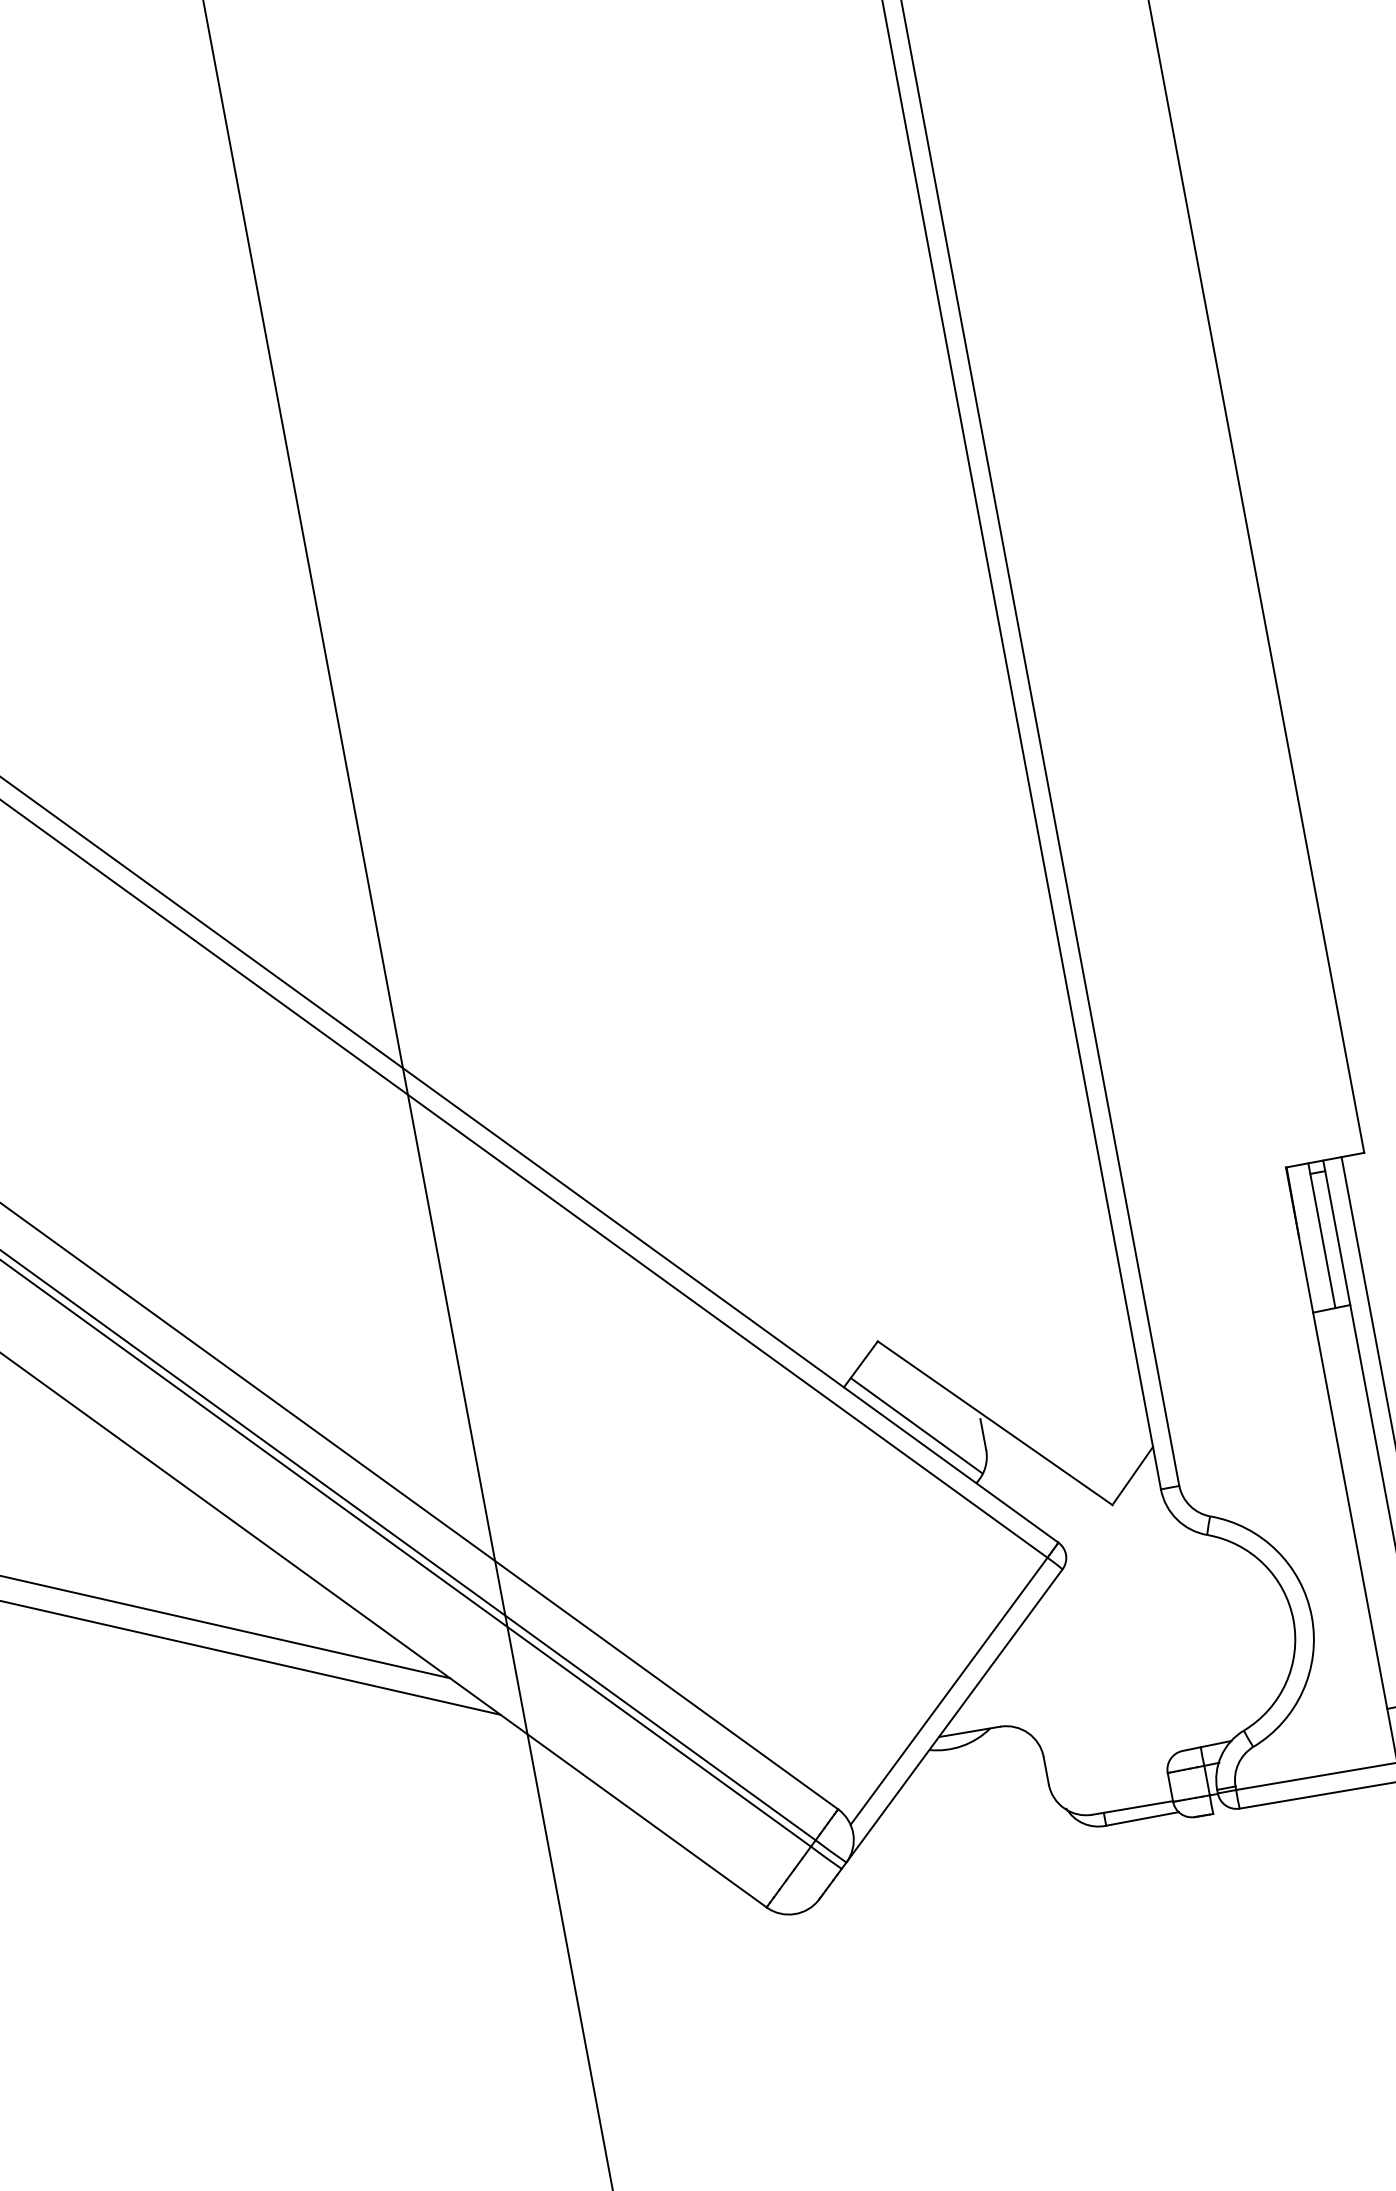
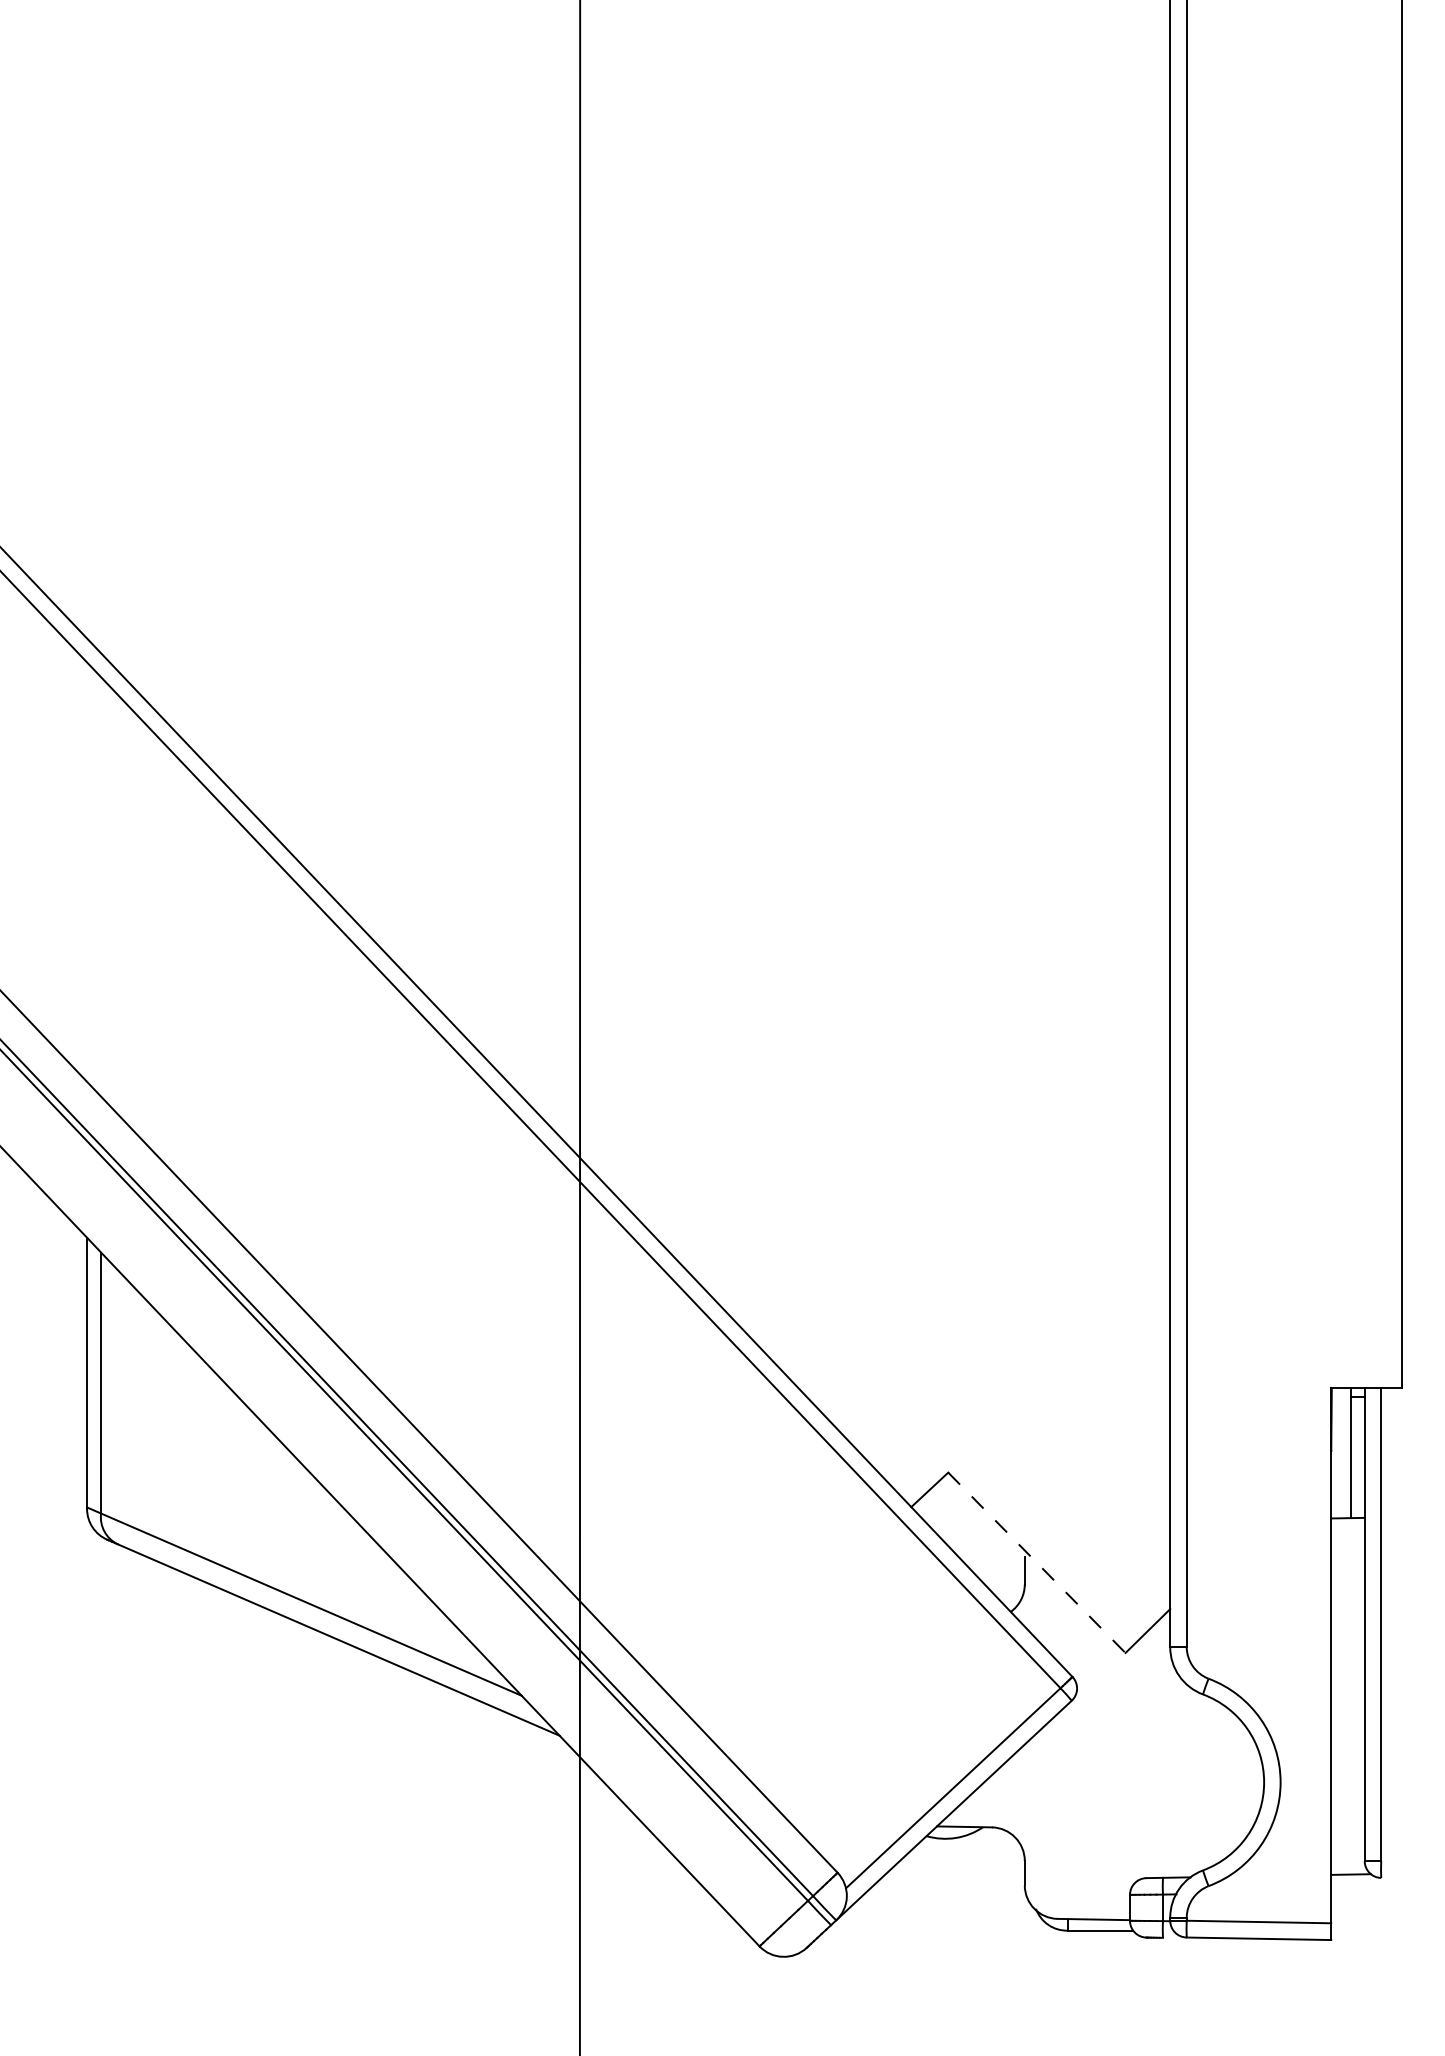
line: (995, 1423) -> (1037, 1563), solid -> dashed
line: (916, 1425) -> (968, 1552), removed

